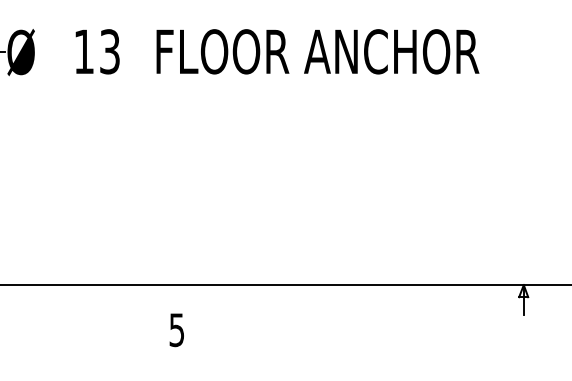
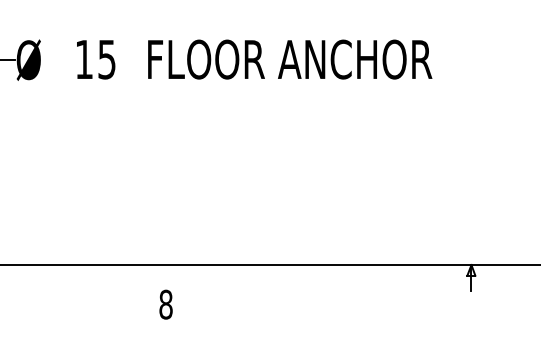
text: (110, 50) -> (107, 58), 13 -> 15
text: (176, 329) -> (165, 304), 5 -> 8

